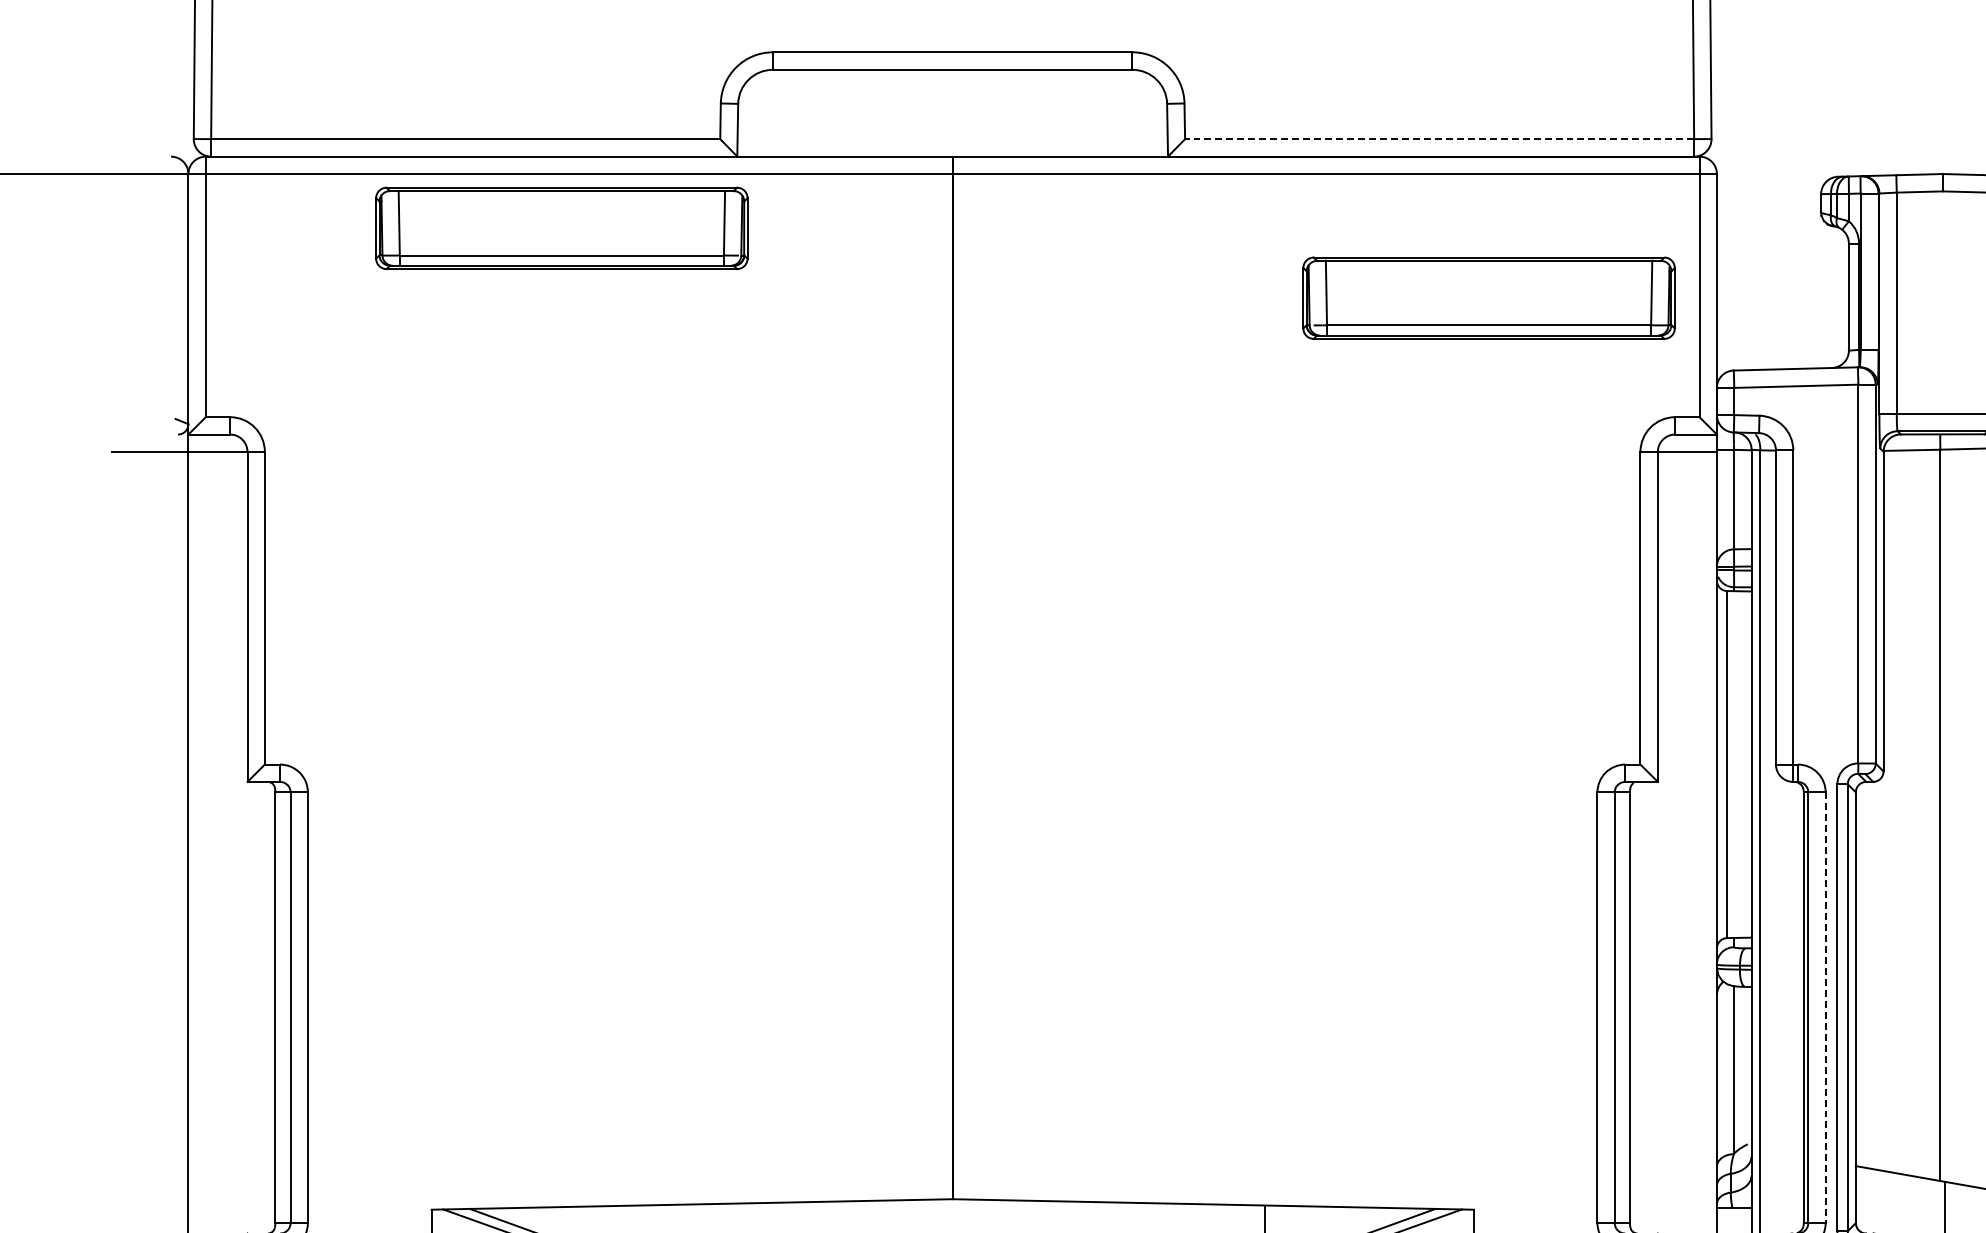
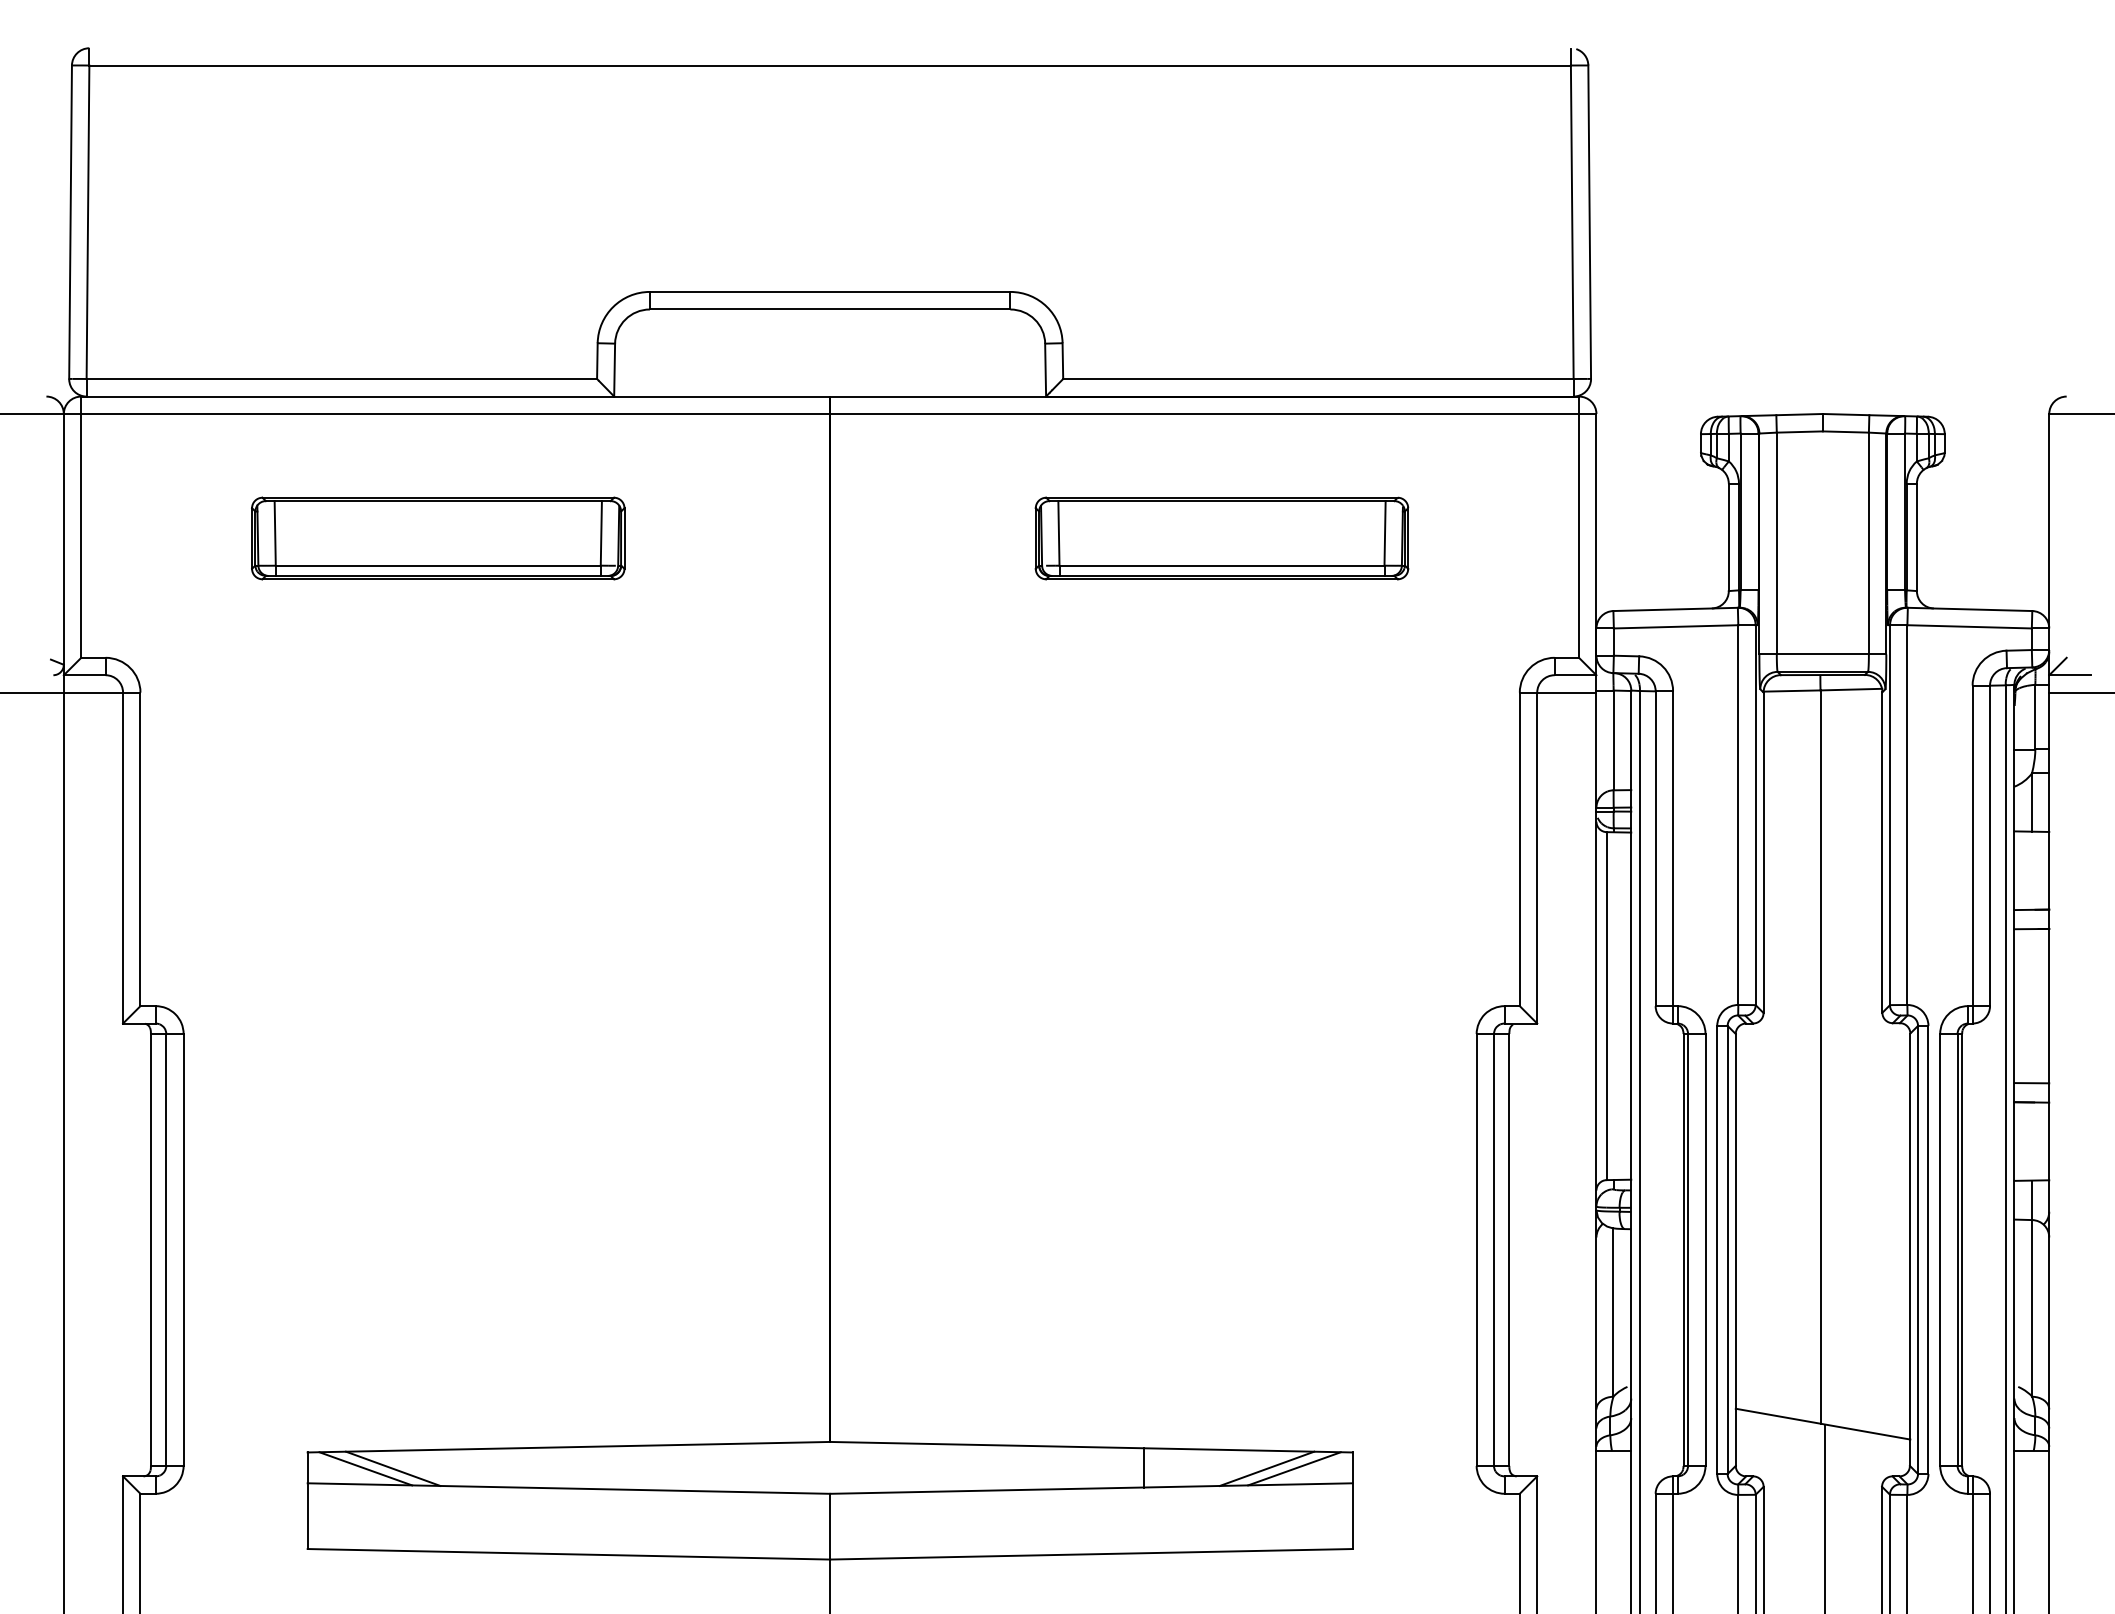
line: (1438, 139) -> (1317, 379), dashed -> solid
part: (562, 228) -> (438, 538), moved
part: (1488, 298) -> (1221, 538), moved
line: (1825, 1007) -> (1705, 1249), dashed -> solid

